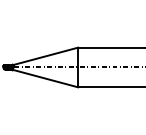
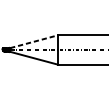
line: (45, 56) -> (34, 41), solid -> dashed

